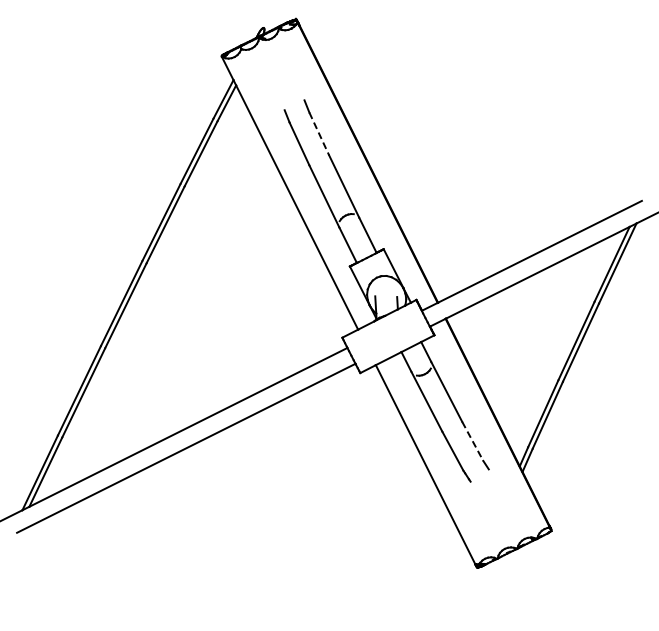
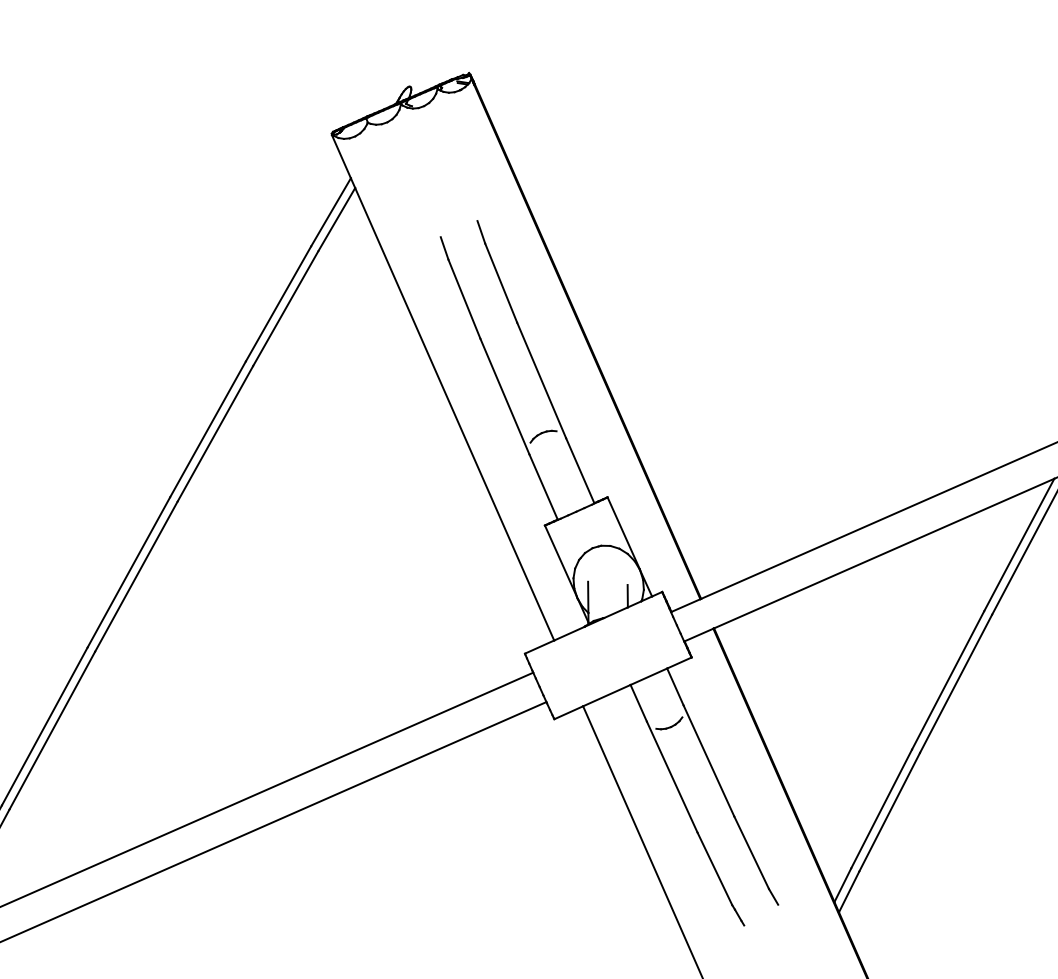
line: (319, 133) -> (501, 282), dashed -> solid
line: (473, 441) -> (752, 853), dashed -> solid

